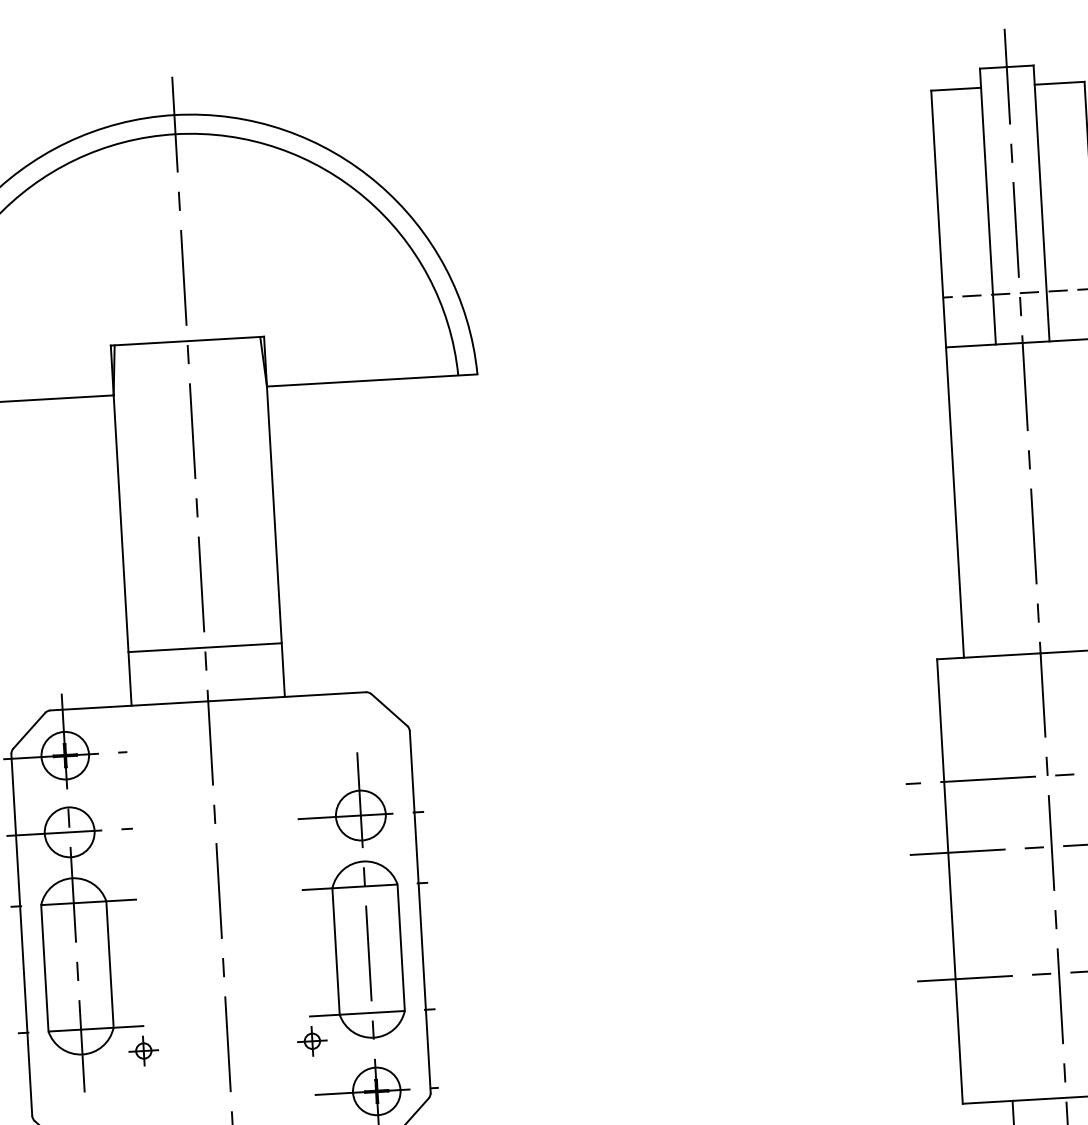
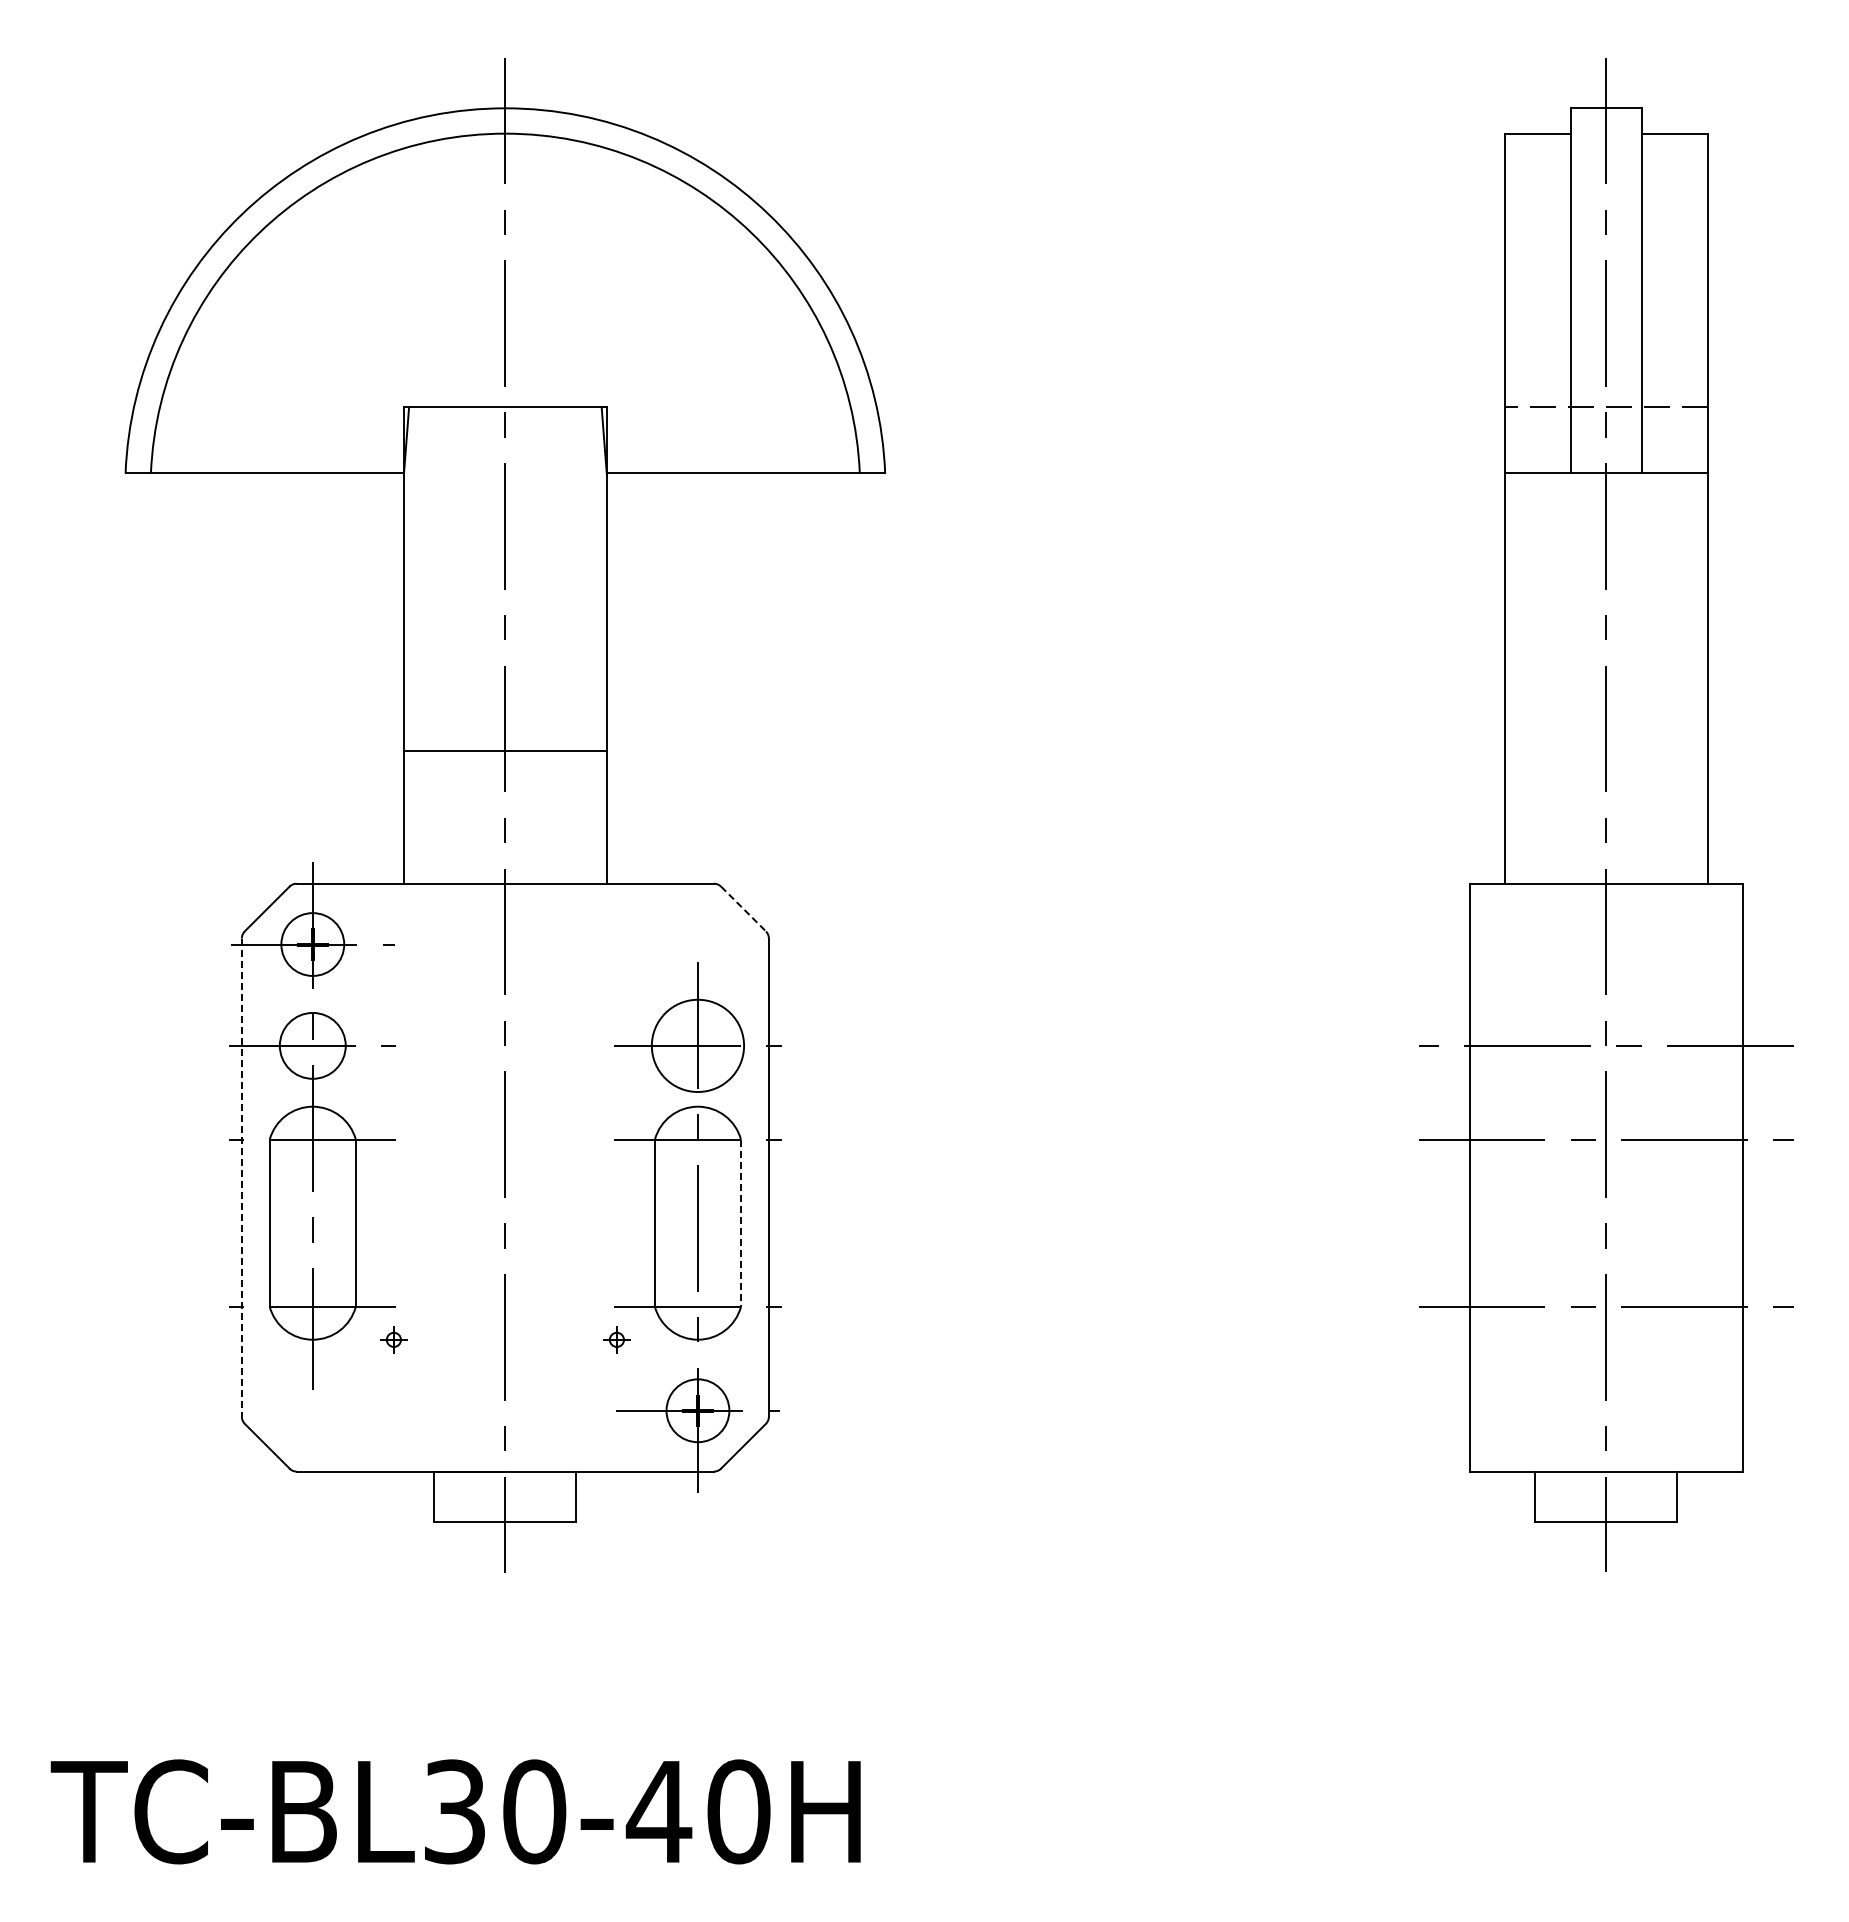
line: (205, 647) -> (505, 750), moved
line: (389, 710) -> (743, 909), solid -> dashed
circle: (360, 815) -> (697, 1045), size x1.4
line: (21, 935) -> (241, 1178), solid -> dashed
line: (401, 947) -> (741, 1223), solid -> dashed
part: (312, 1041) -> (616, 1339), size x0.7
part: (143, 1050) -> (393, 1339), size x0.7

